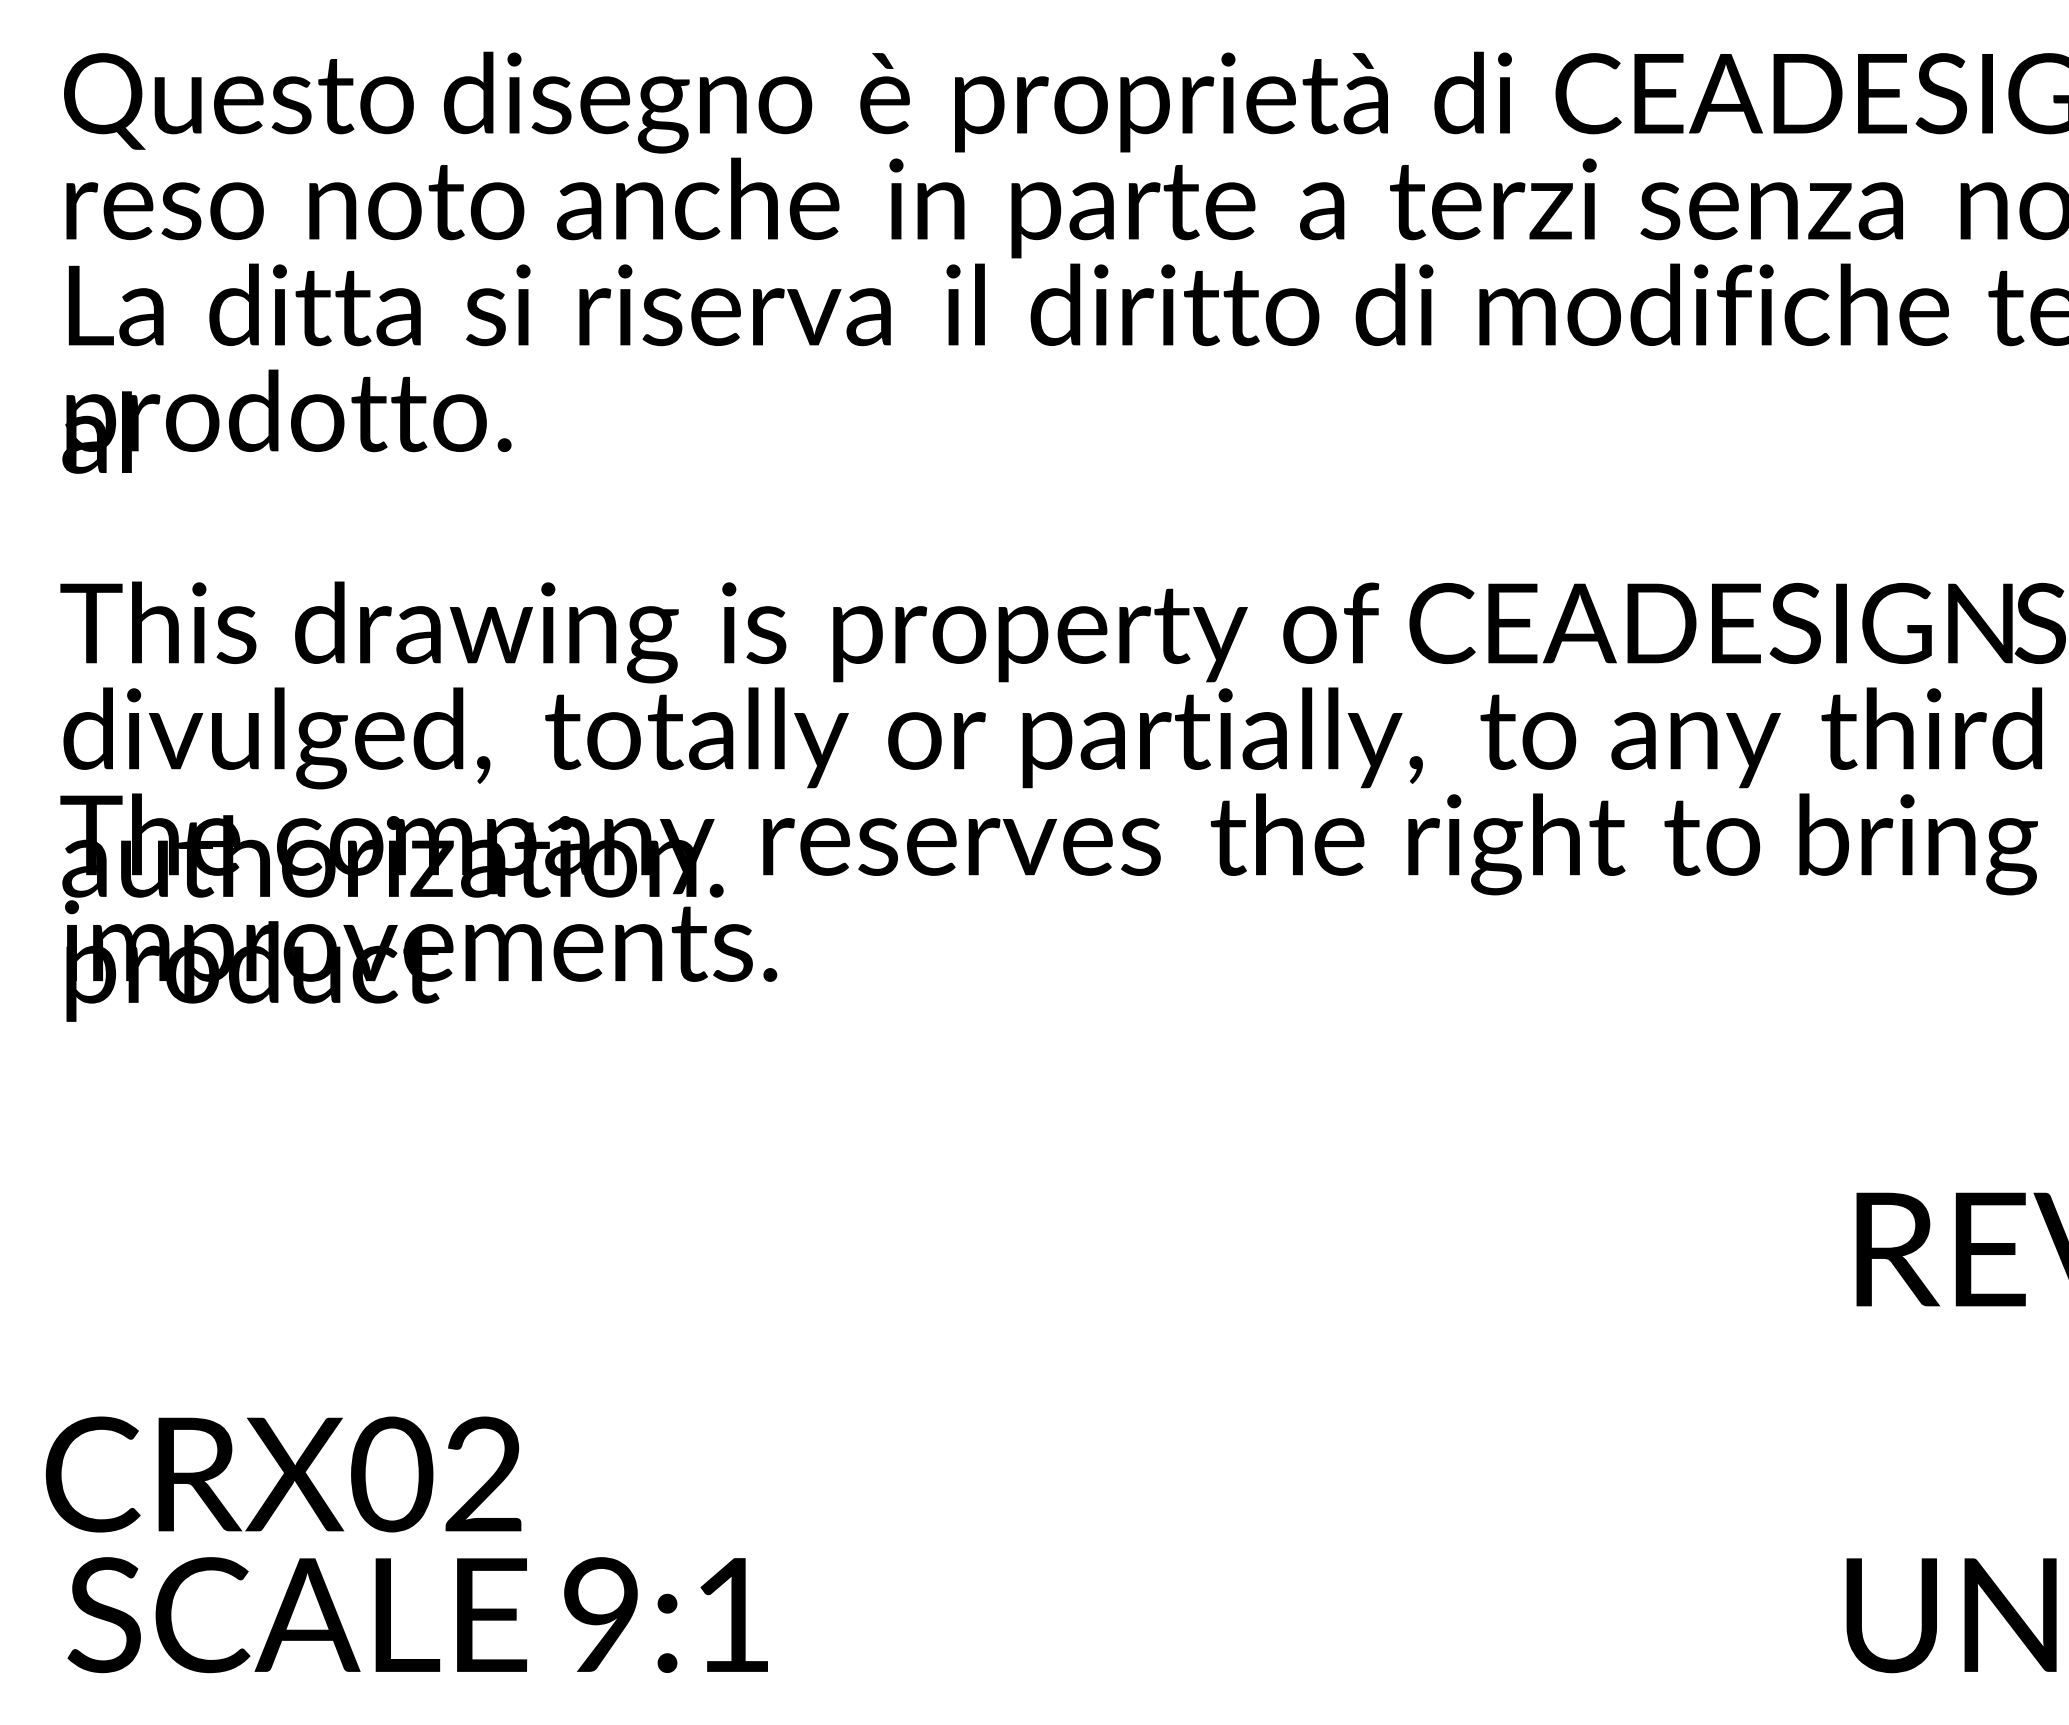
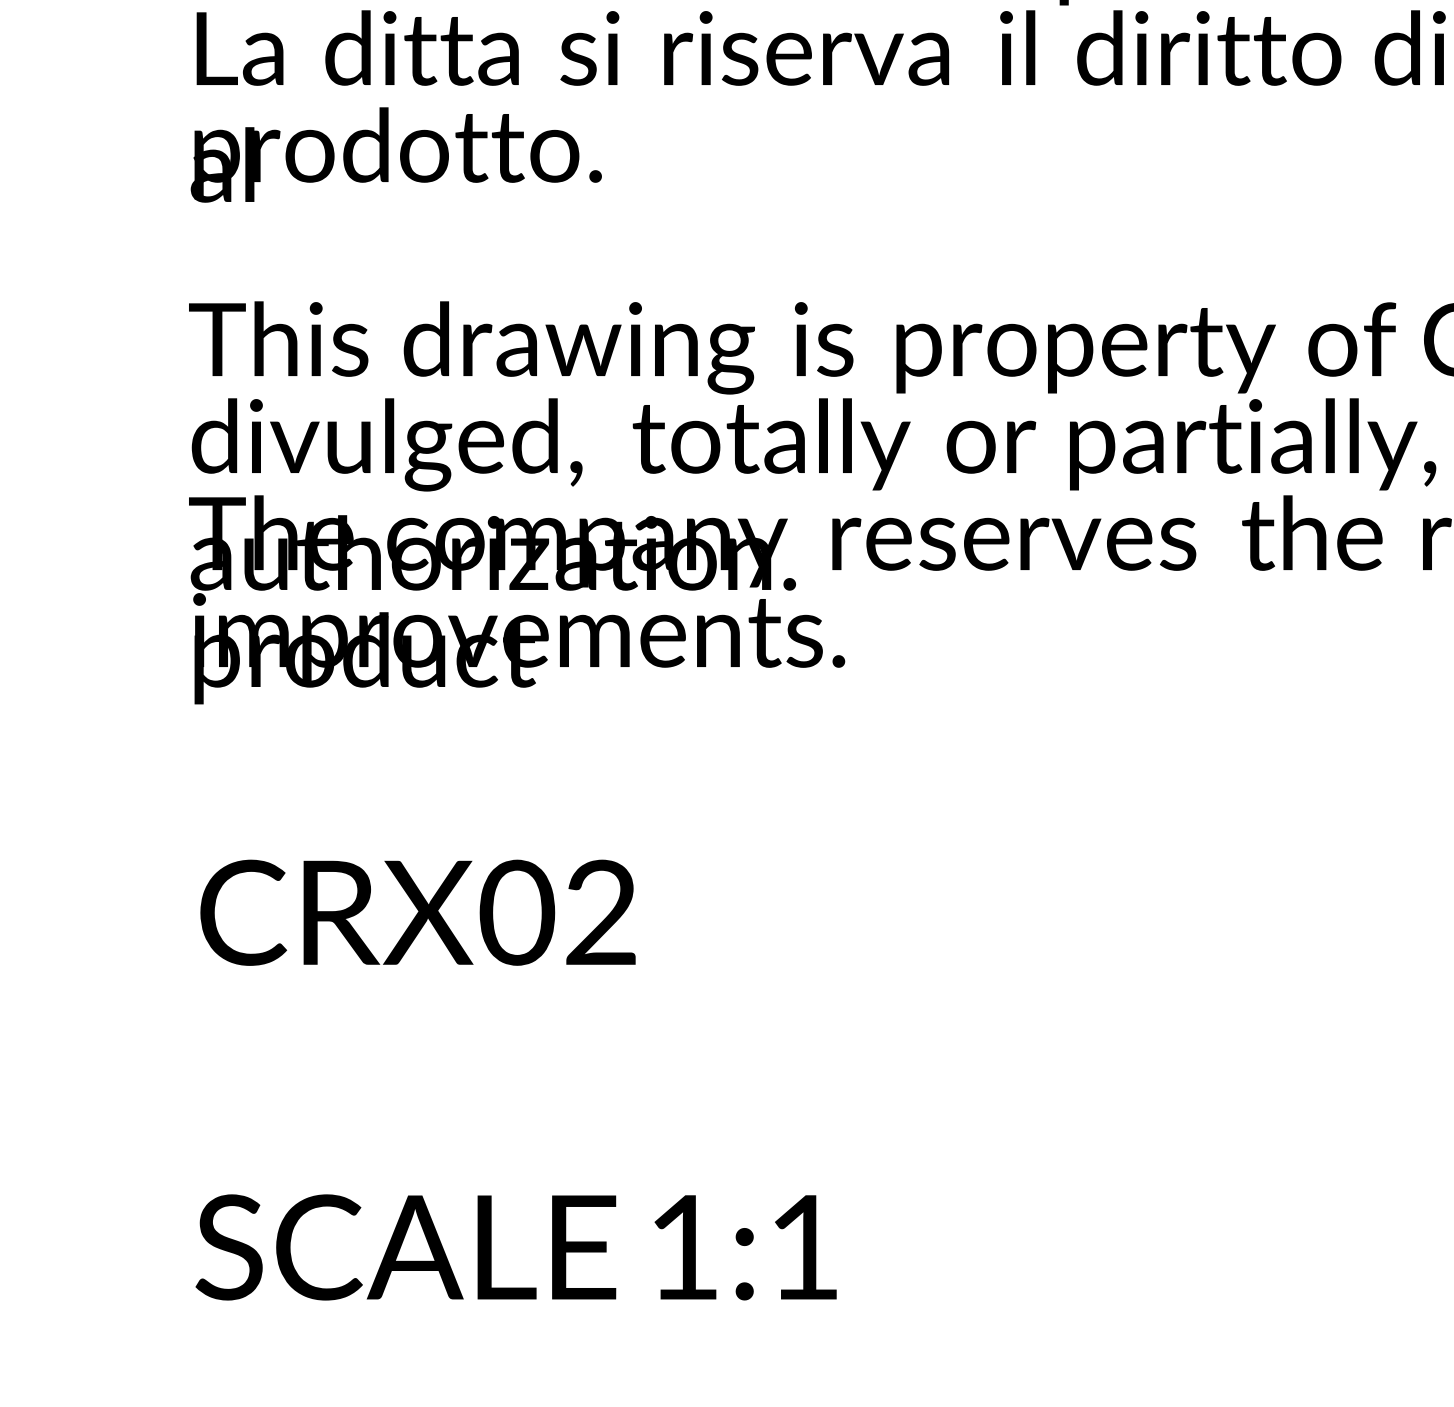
text: (283, 1474) -> (417, 912), moved
text: (600, 1614) -> (683, 1246), 9:1 -> 1:1

